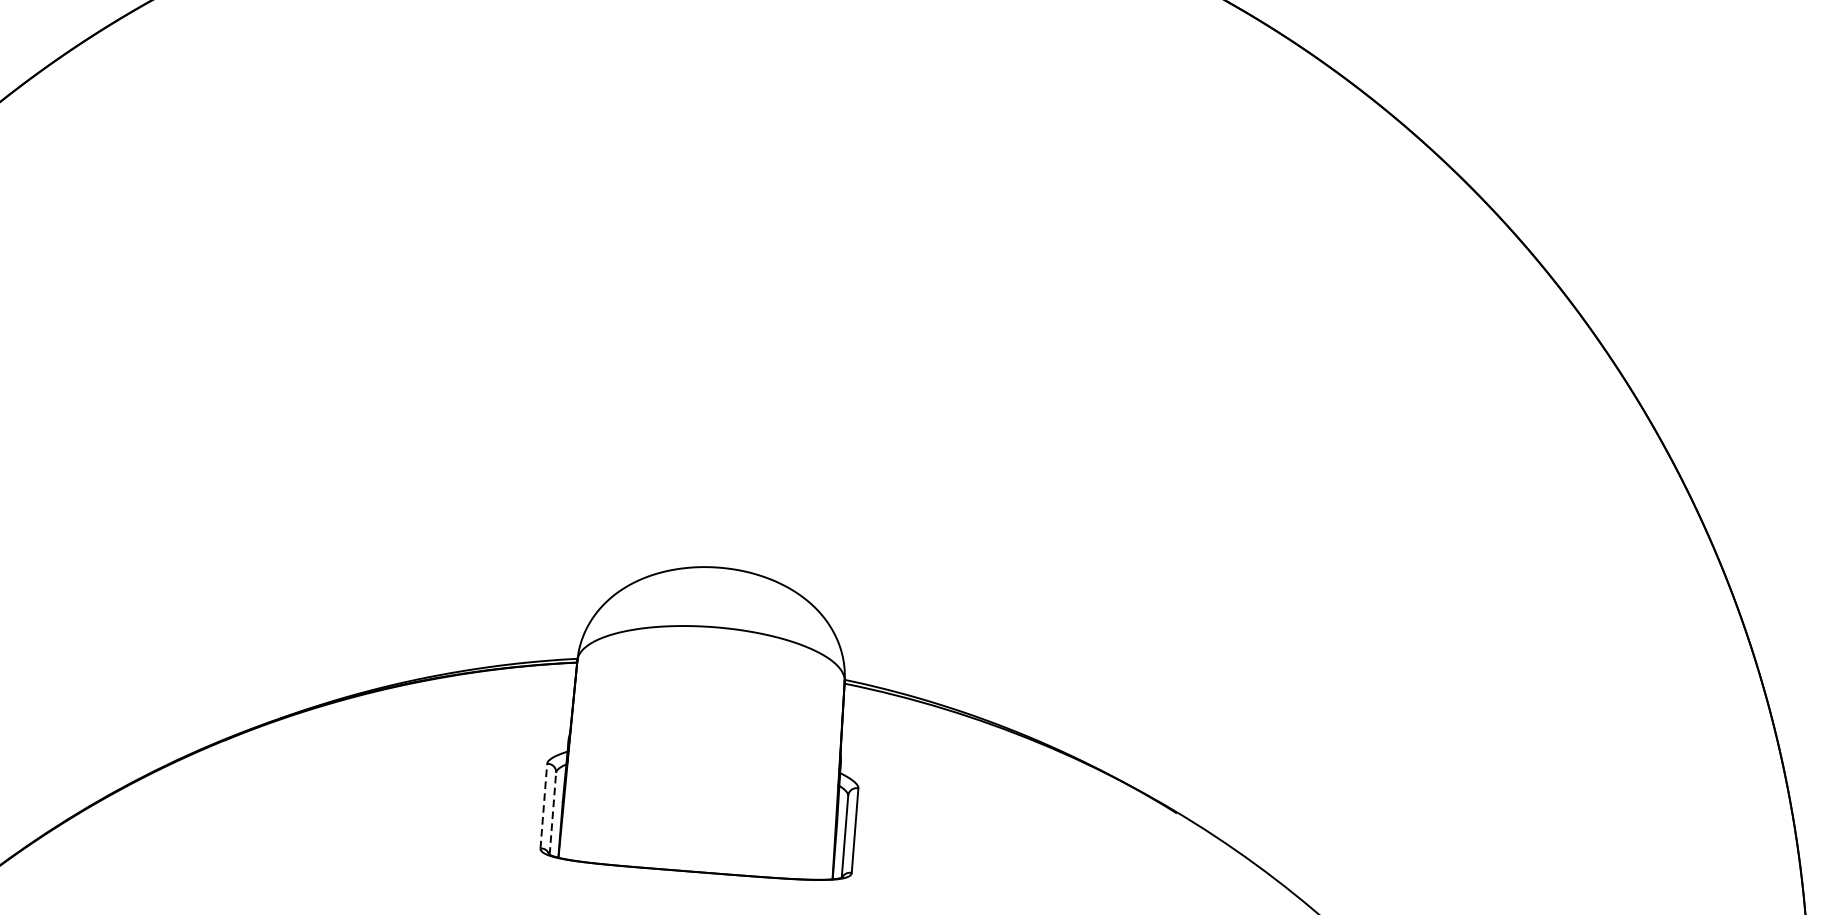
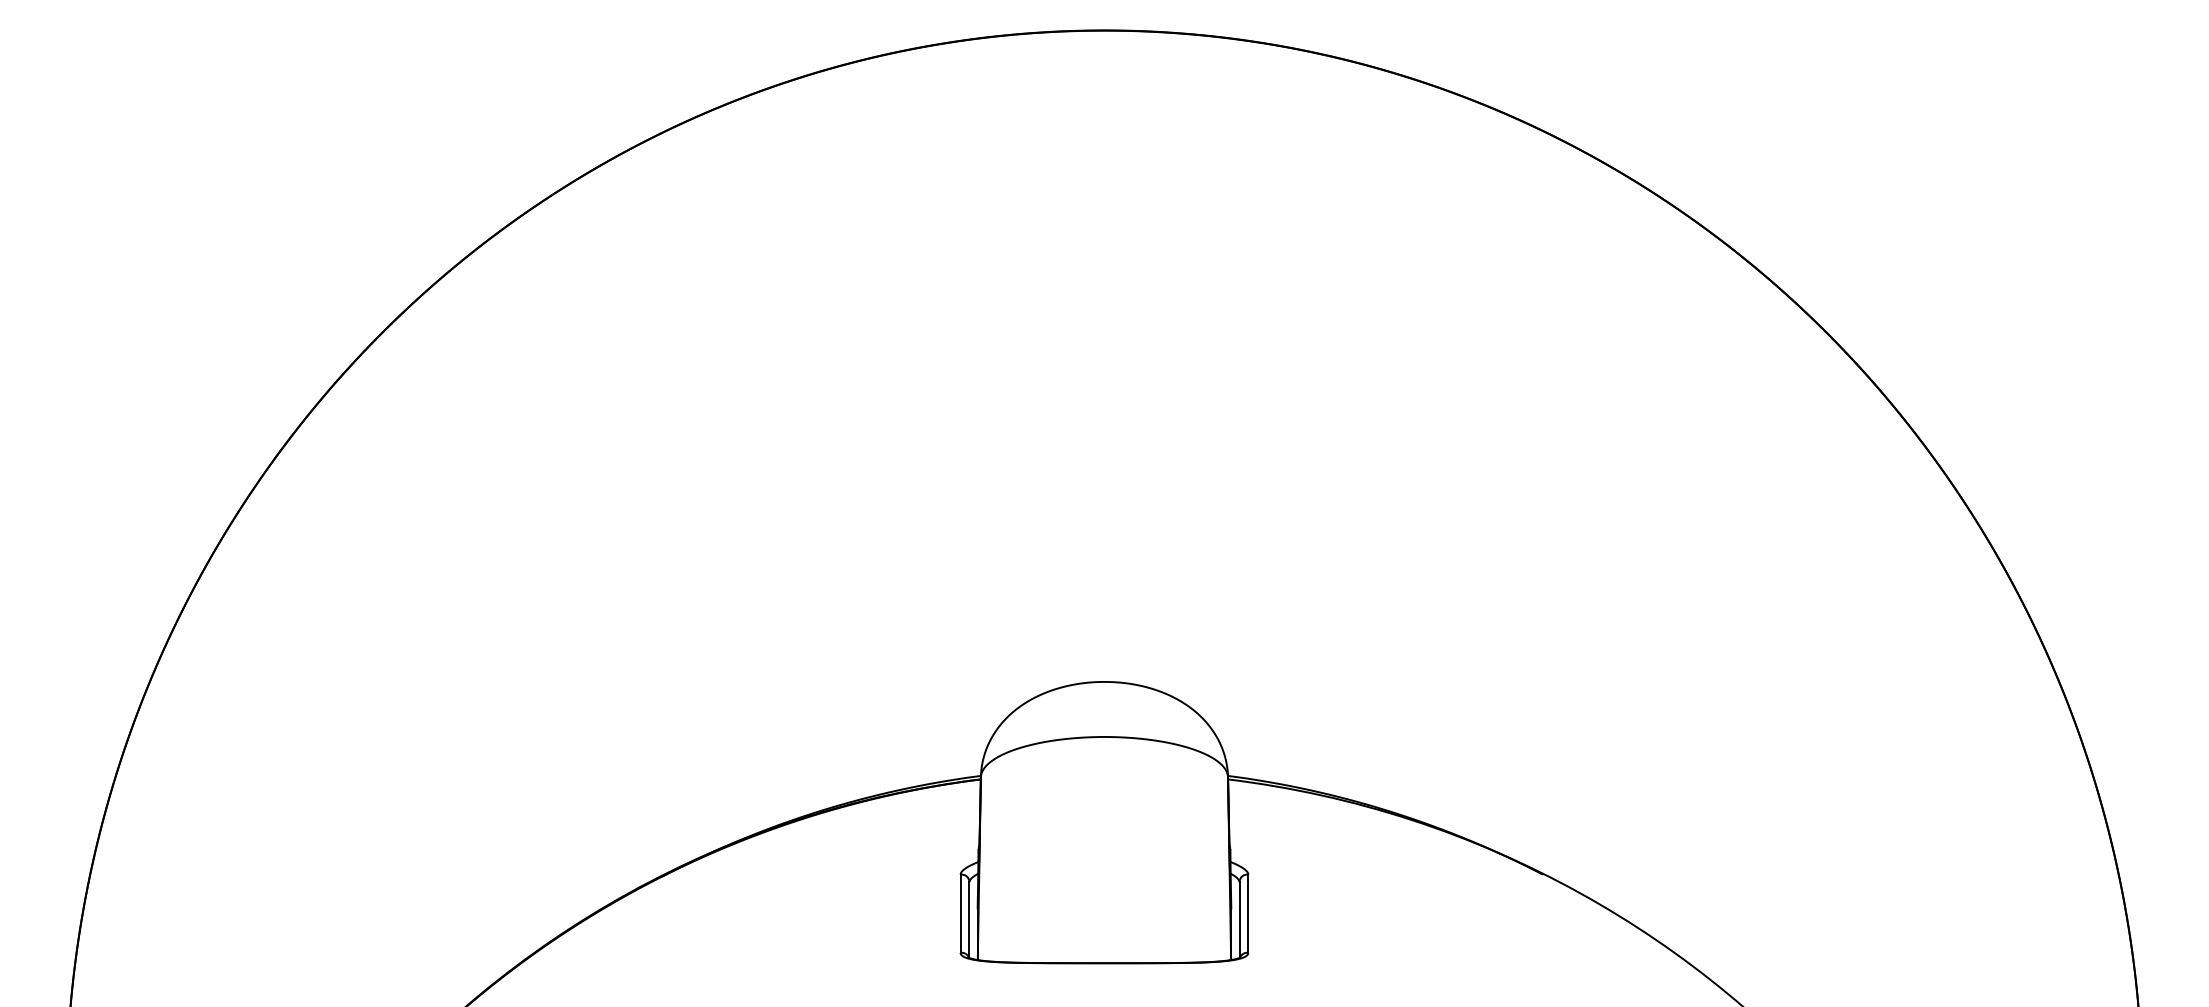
line: (543, 805) -> (960, 913), dashed -> solid
line: (552, 814) -> (969, 920), dashed -> solid

